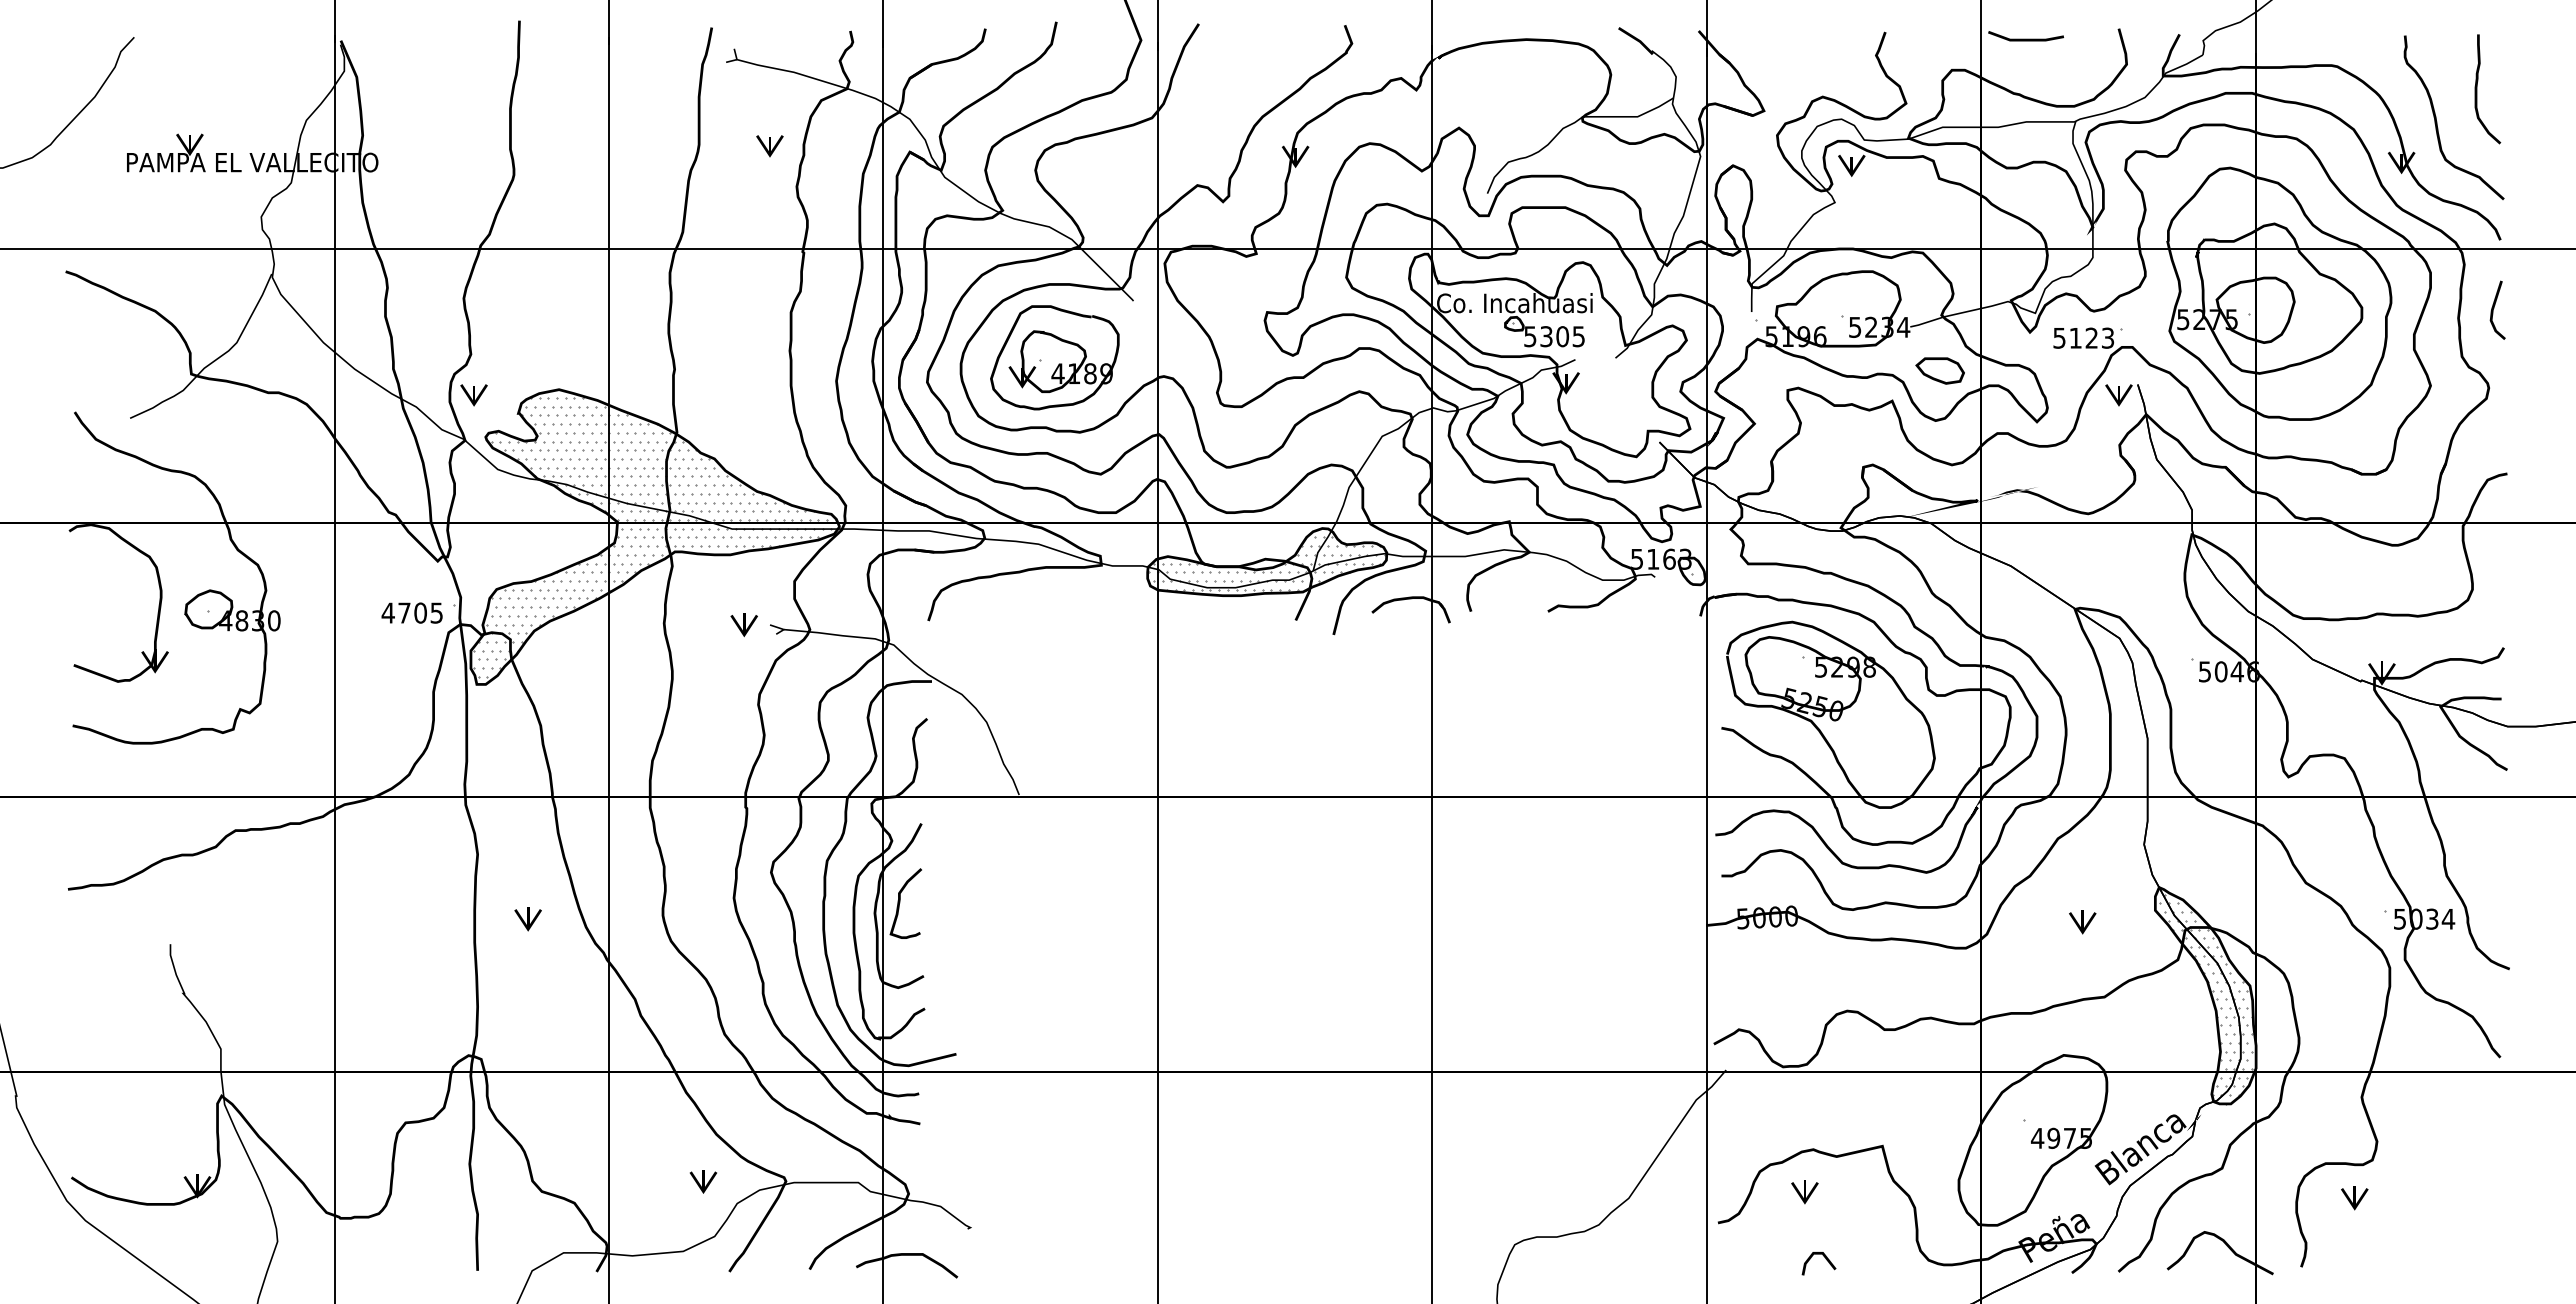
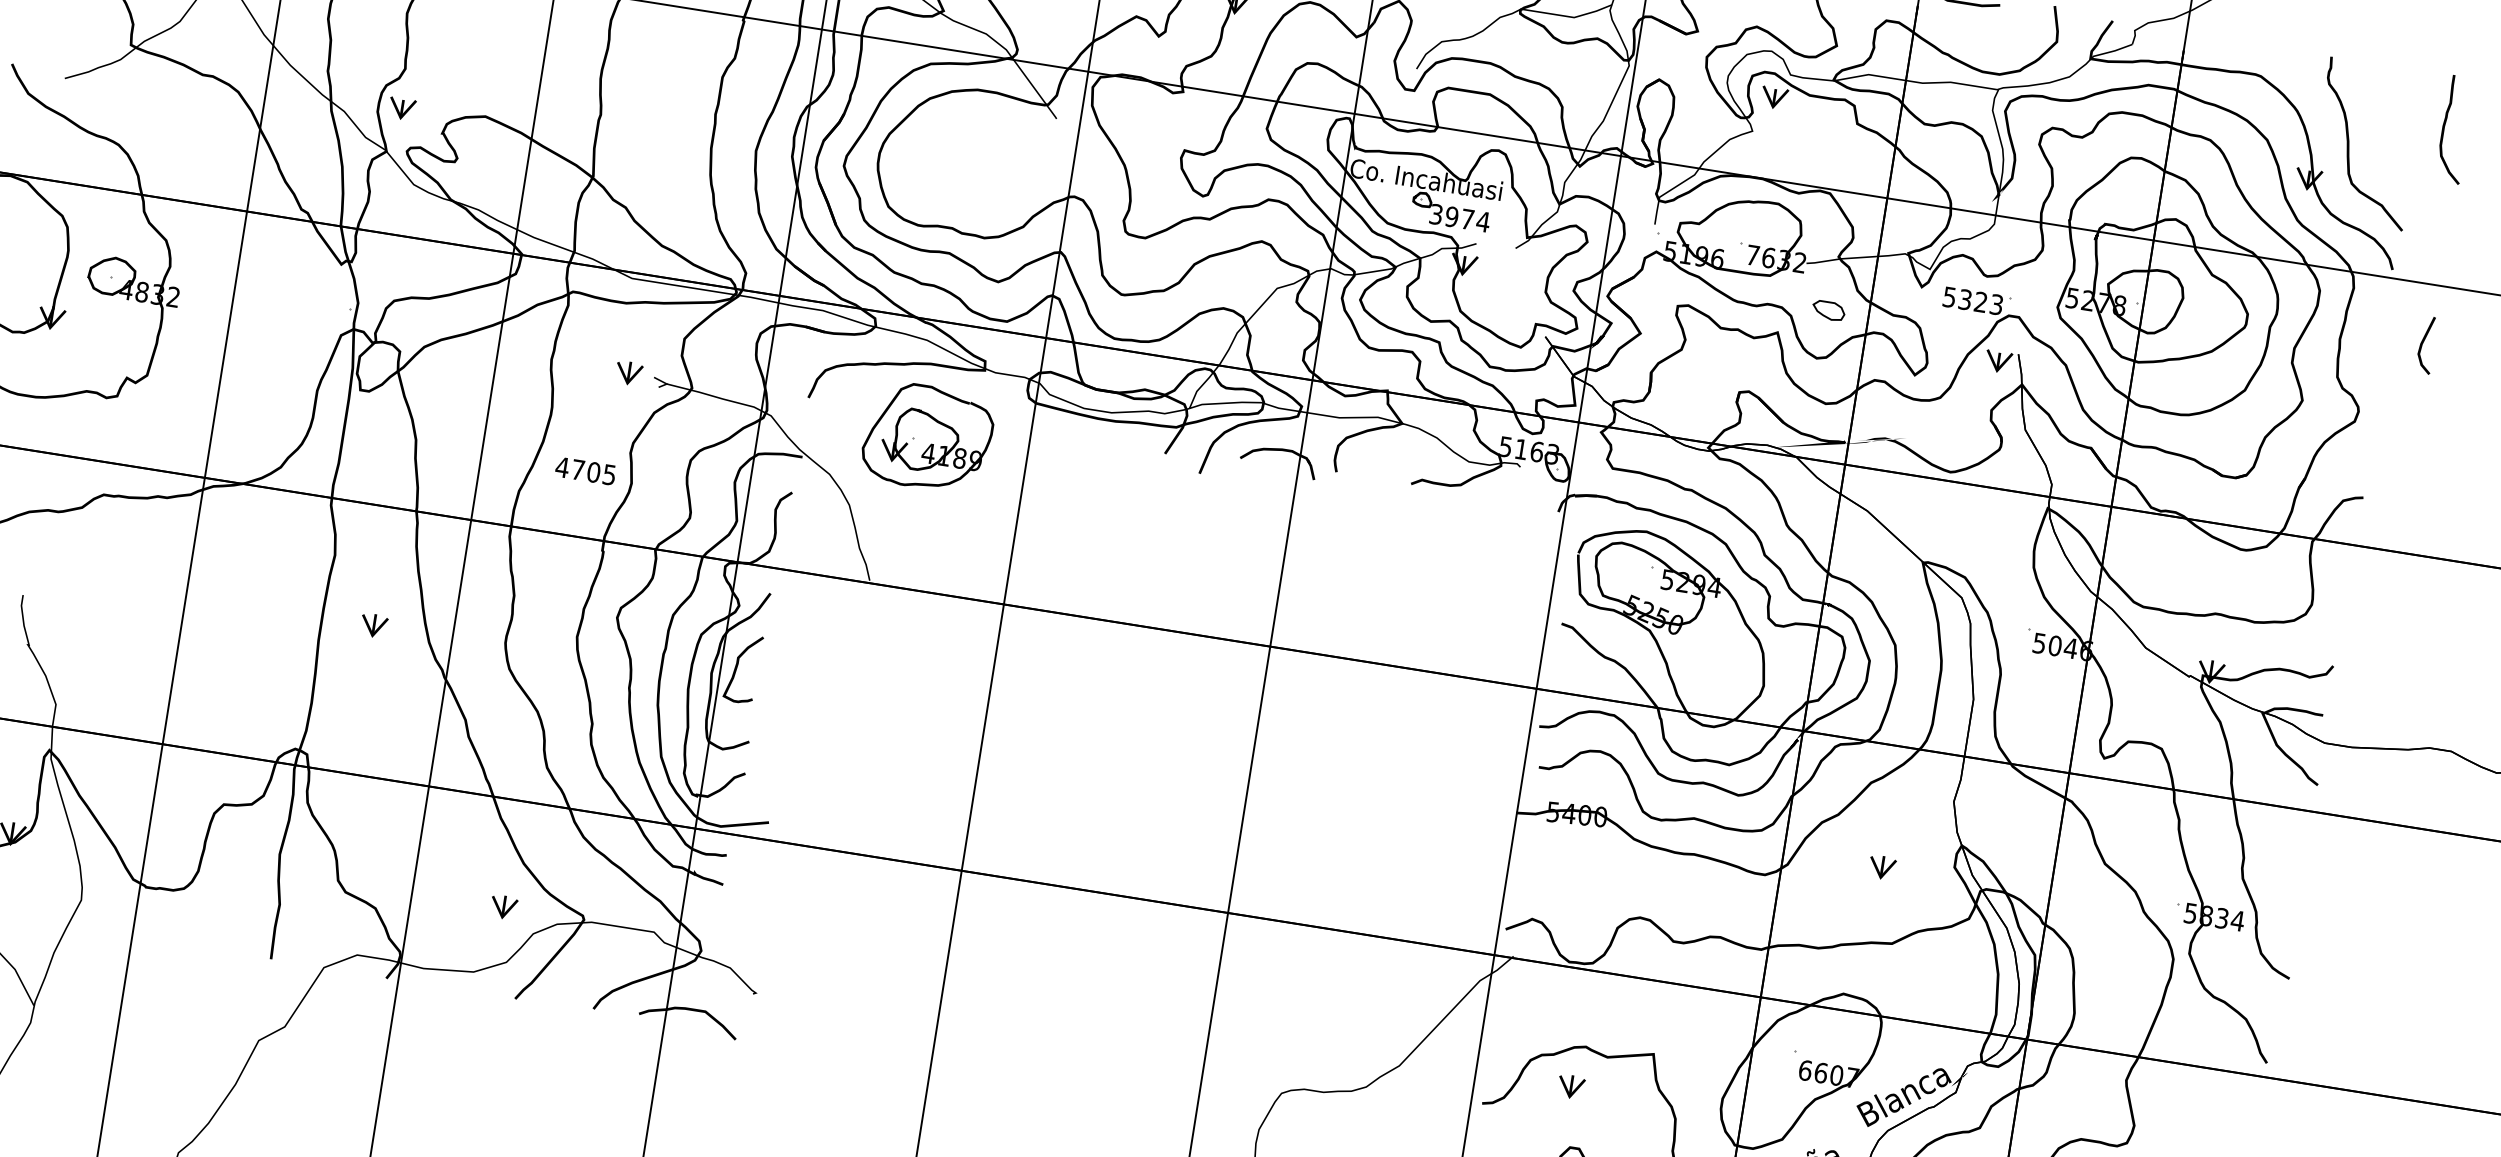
curve: (2477, 89) -> (2444, 128), moved
line: (2494, 308) -> (2423, 342), moved
text: (2231, 319) -> (2119, 305), 5275 -> 5278
text: (1879, 326) -> (1776, 258), 5234 -> 7632
text: (1555, 336) -> (1460, 218), 5305 -> 3974
text: (2075, 337) -> (1965, 299), 5123 -> 5323
part: (1054, 357) -> (927, 437), moved
part: (1939, 370) -> (1828, 310), size x0.7
hatch: (654, 537) -> (555, 274), removed
hatch: (1266, 563) -> (1145, 394), removed
text: (411, 612) -> (585, 470), moved
text: (274, 620) -> (173, 296), 4830 -> 4832
text: (1869, 666) -> (1714, 586), 5298 -> 5294
text: (1759, 917) -> (1569, 813), 5000 -> 5400
text: (2415, 919) -> (2205, 916), 5034 -> 5834
hatch: (2205, 998) -> (1989, 960), removed
text: (2061, 1137) -> (1828, 1073), 4975 -> 6607

